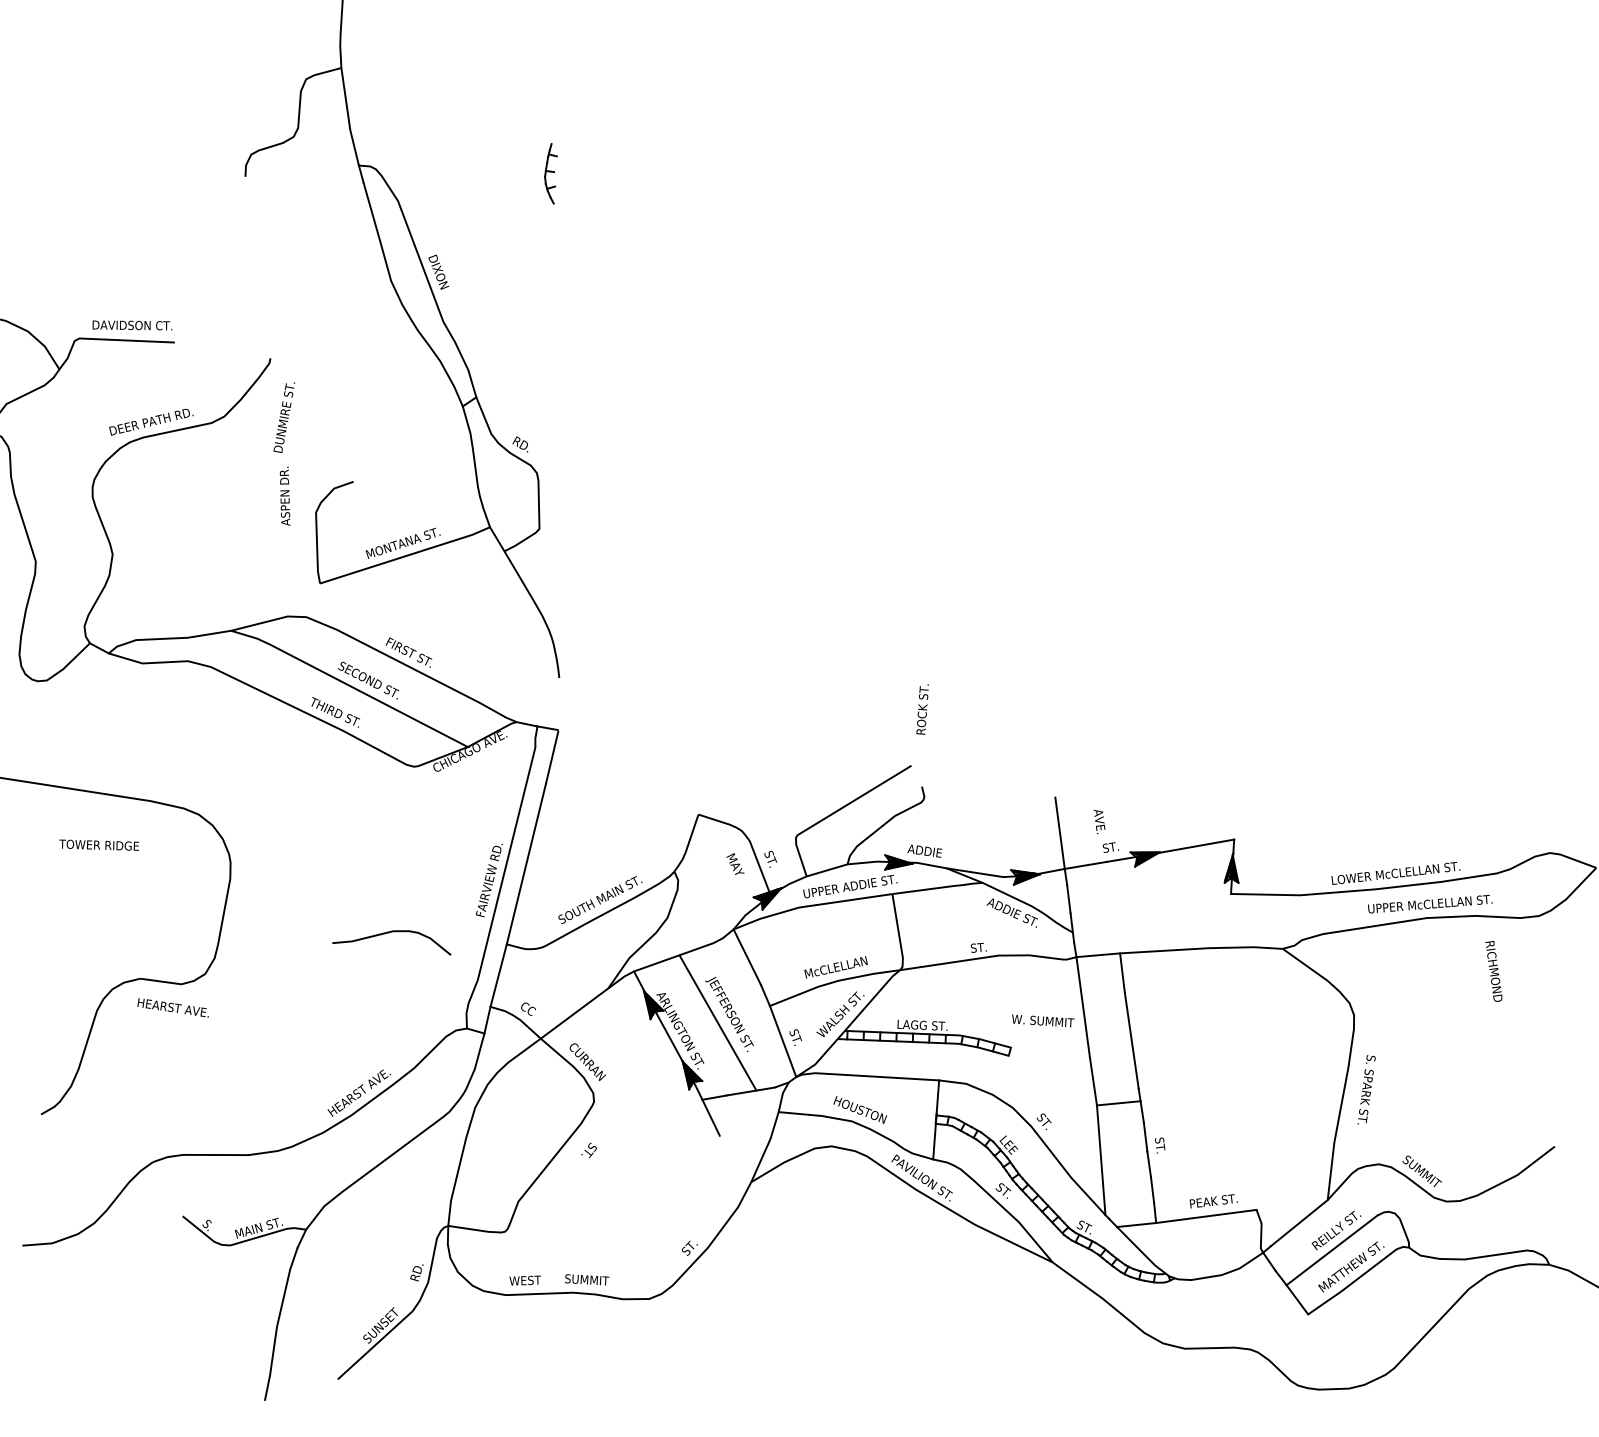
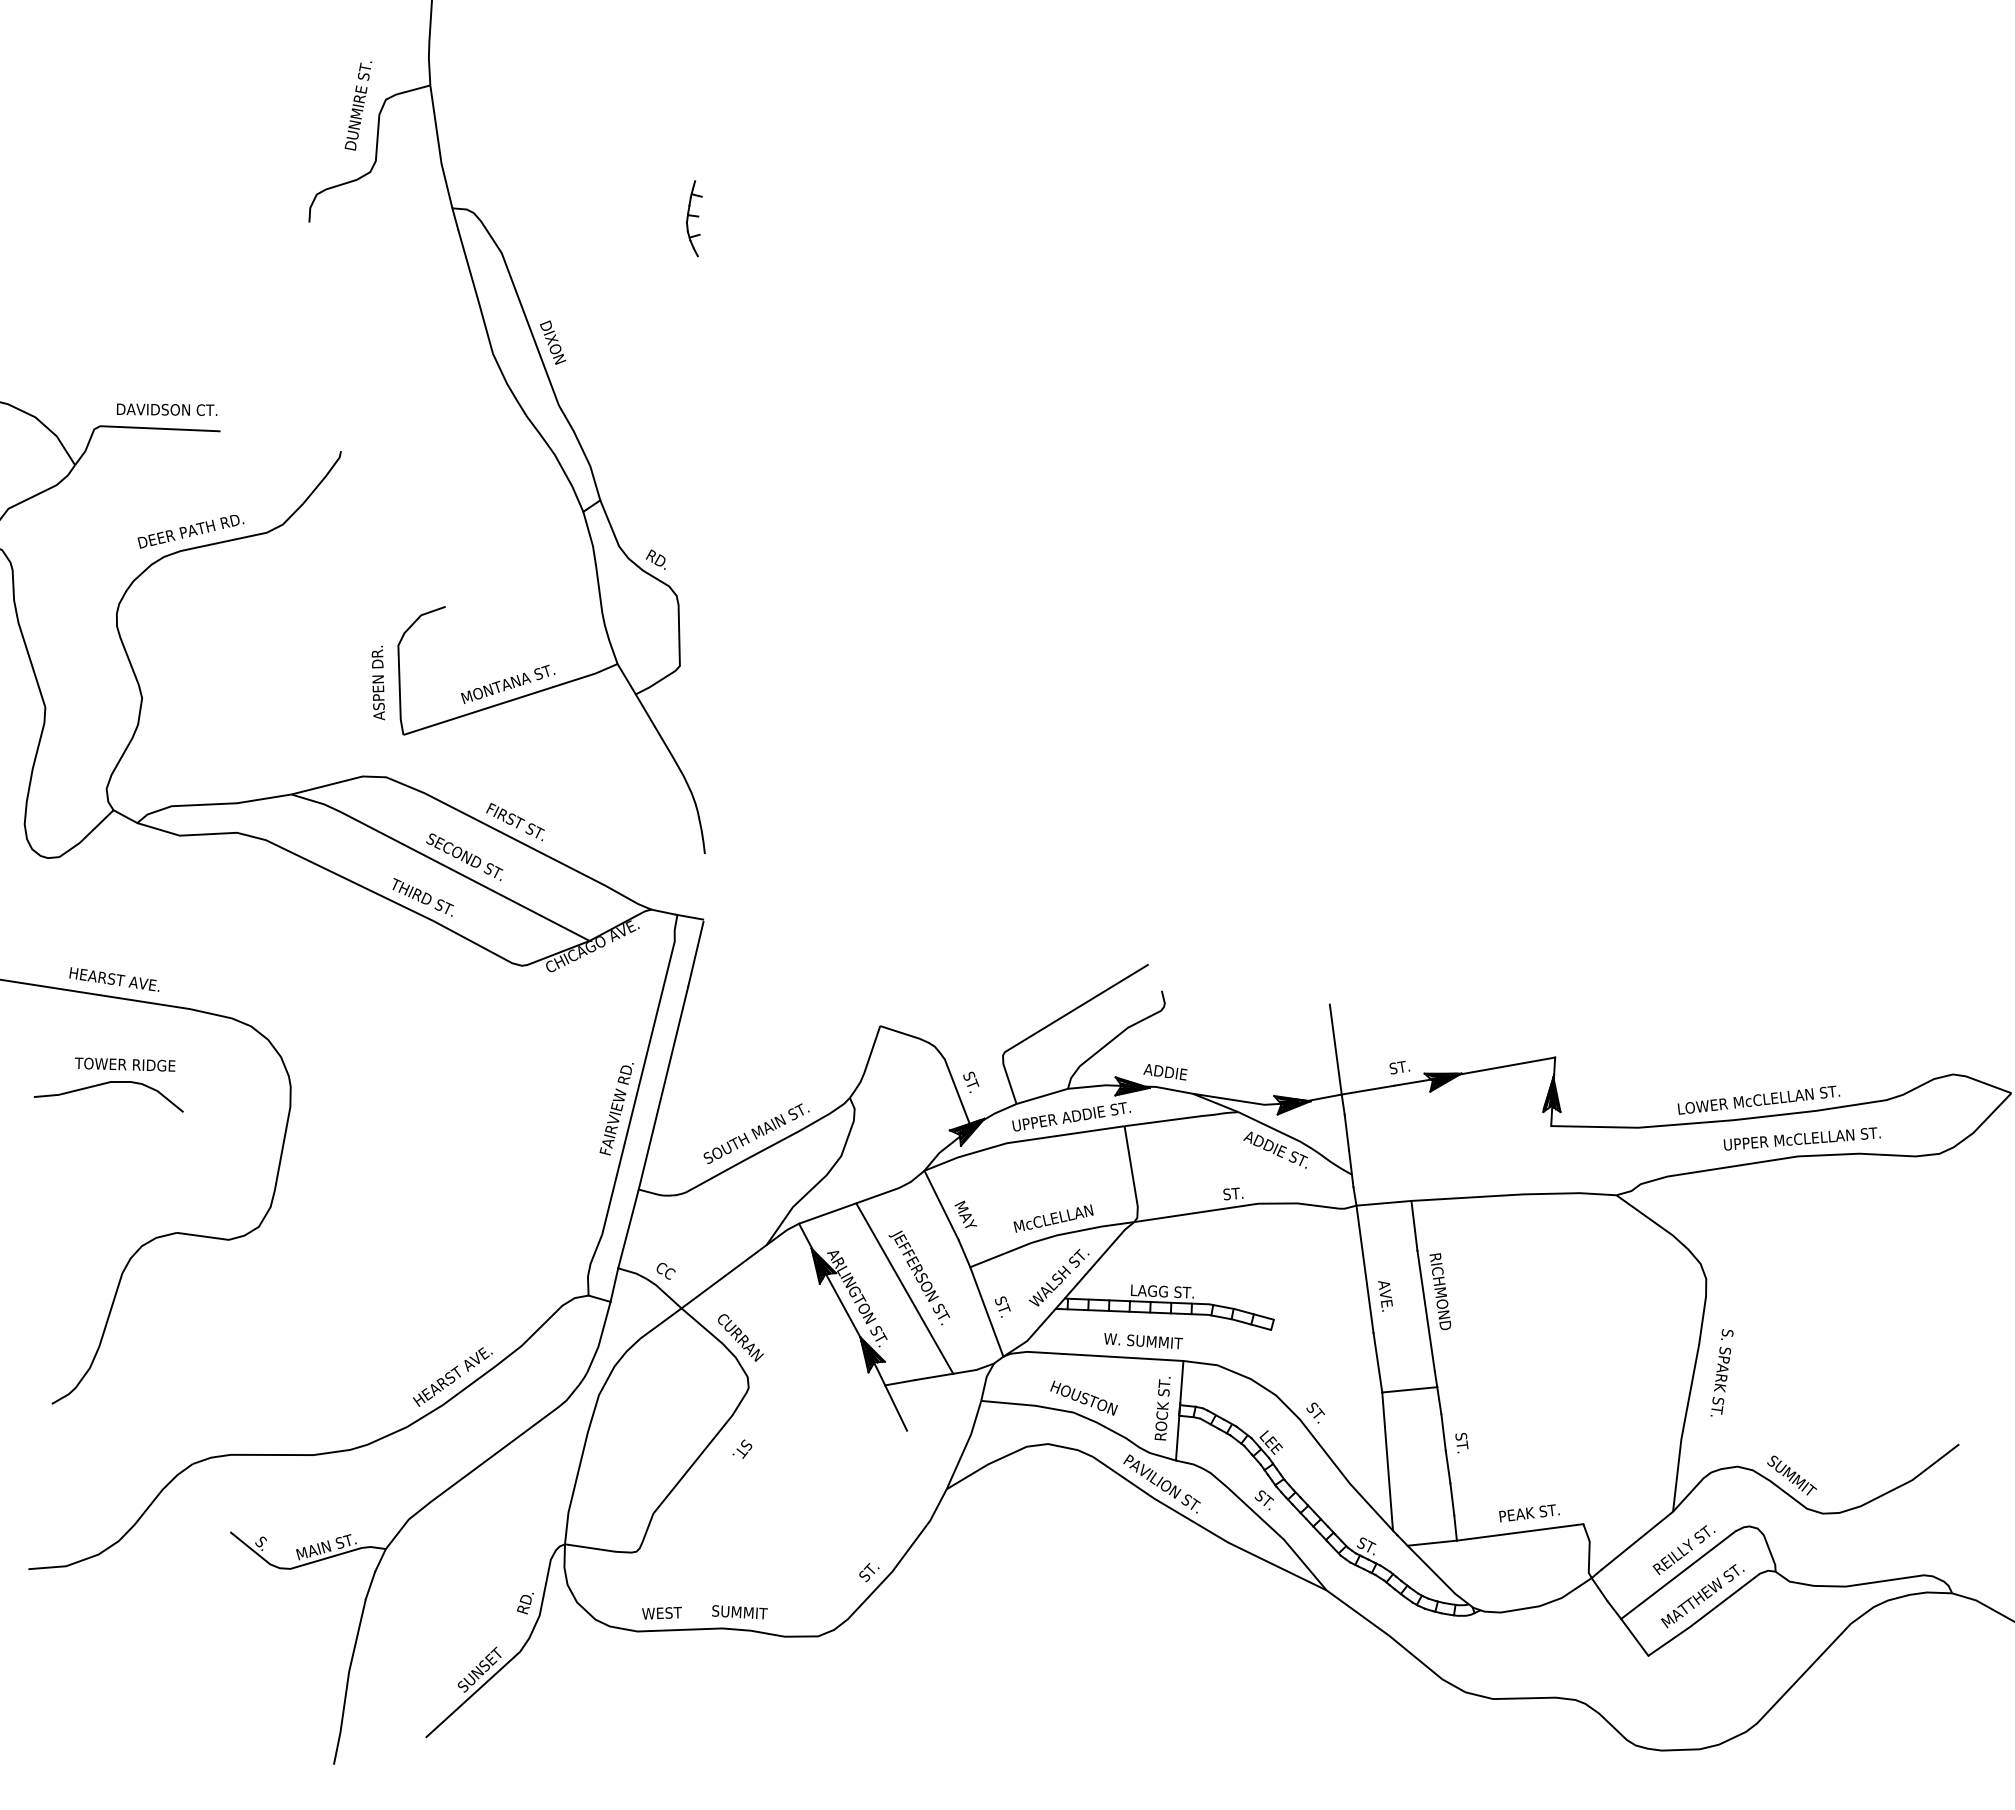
text: (284, 417) -> (358, 105), moved
text: (284, 495) -> (377, 682), moved
text: (922, 709) -> (1162, 1408), moved
text: (1099, 822) -> (1385, 1296), moved
text: (735, 864) -> (965, 1214), moved
curve: (389, 933) -> (105, 1084), moved
text: (1493, 971) -> (1440, 1291), moved
text: (173, 1007) -> (114, 979), moved
text: (1043, 1021) -> (1143, 1341), moved

